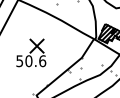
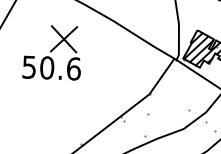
part: (31, 52) -> (52, 51), moved

